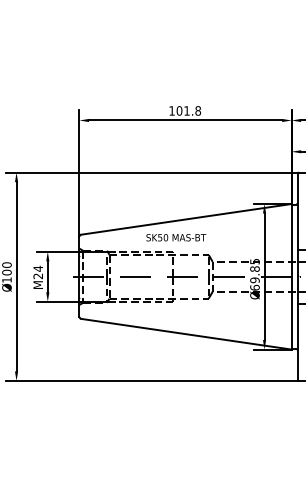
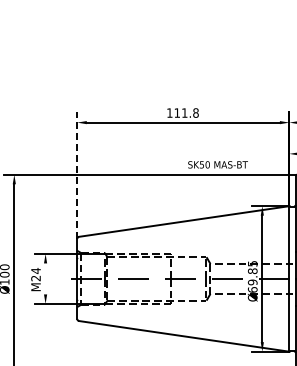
text: (179, 110) -> (177, 112), 101.8 -> 111.8
line: (79, 172) -> (77, 174), solid -> dashed
text: (176, 237) -> (218, 164), moved
line: (47, 276) -> (45, 278), removed

